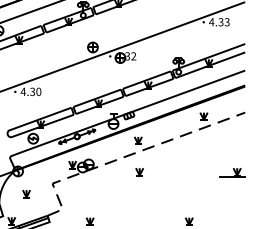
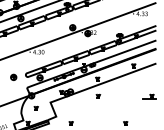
line: (125, 156) -> (90, 87), dashed -> solid

